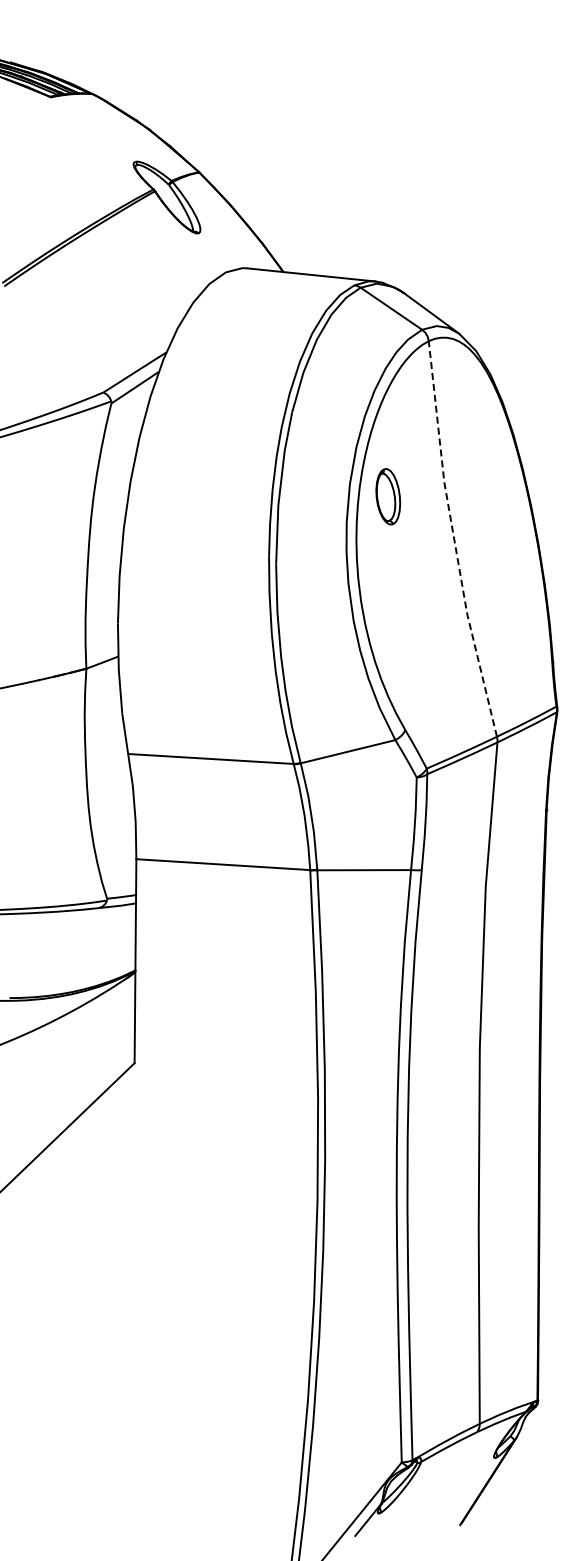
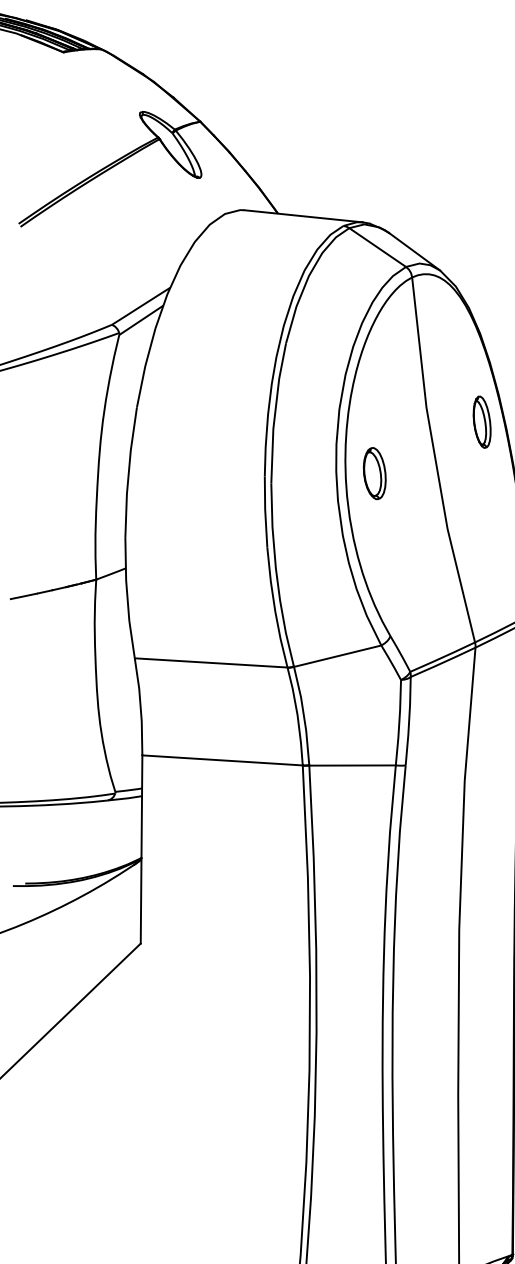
part: (388, 496) -> (374, 473), moved
part: (504, 497) -> (482, 421), added
line: (454, 540) -> (435, 461), dashed -> solid

